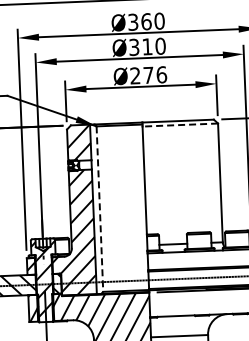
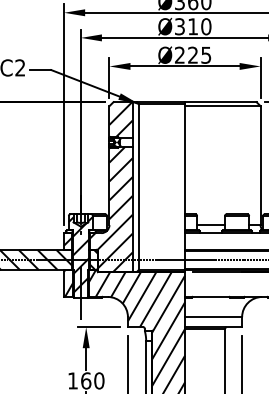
text: (154, 74) -> (199, 54), Ø276 -> Ø225
line: (180, 125) -> (222, 106), dashed -> solid
line: (100, 208) -> (139, 186), dashed -> solid

